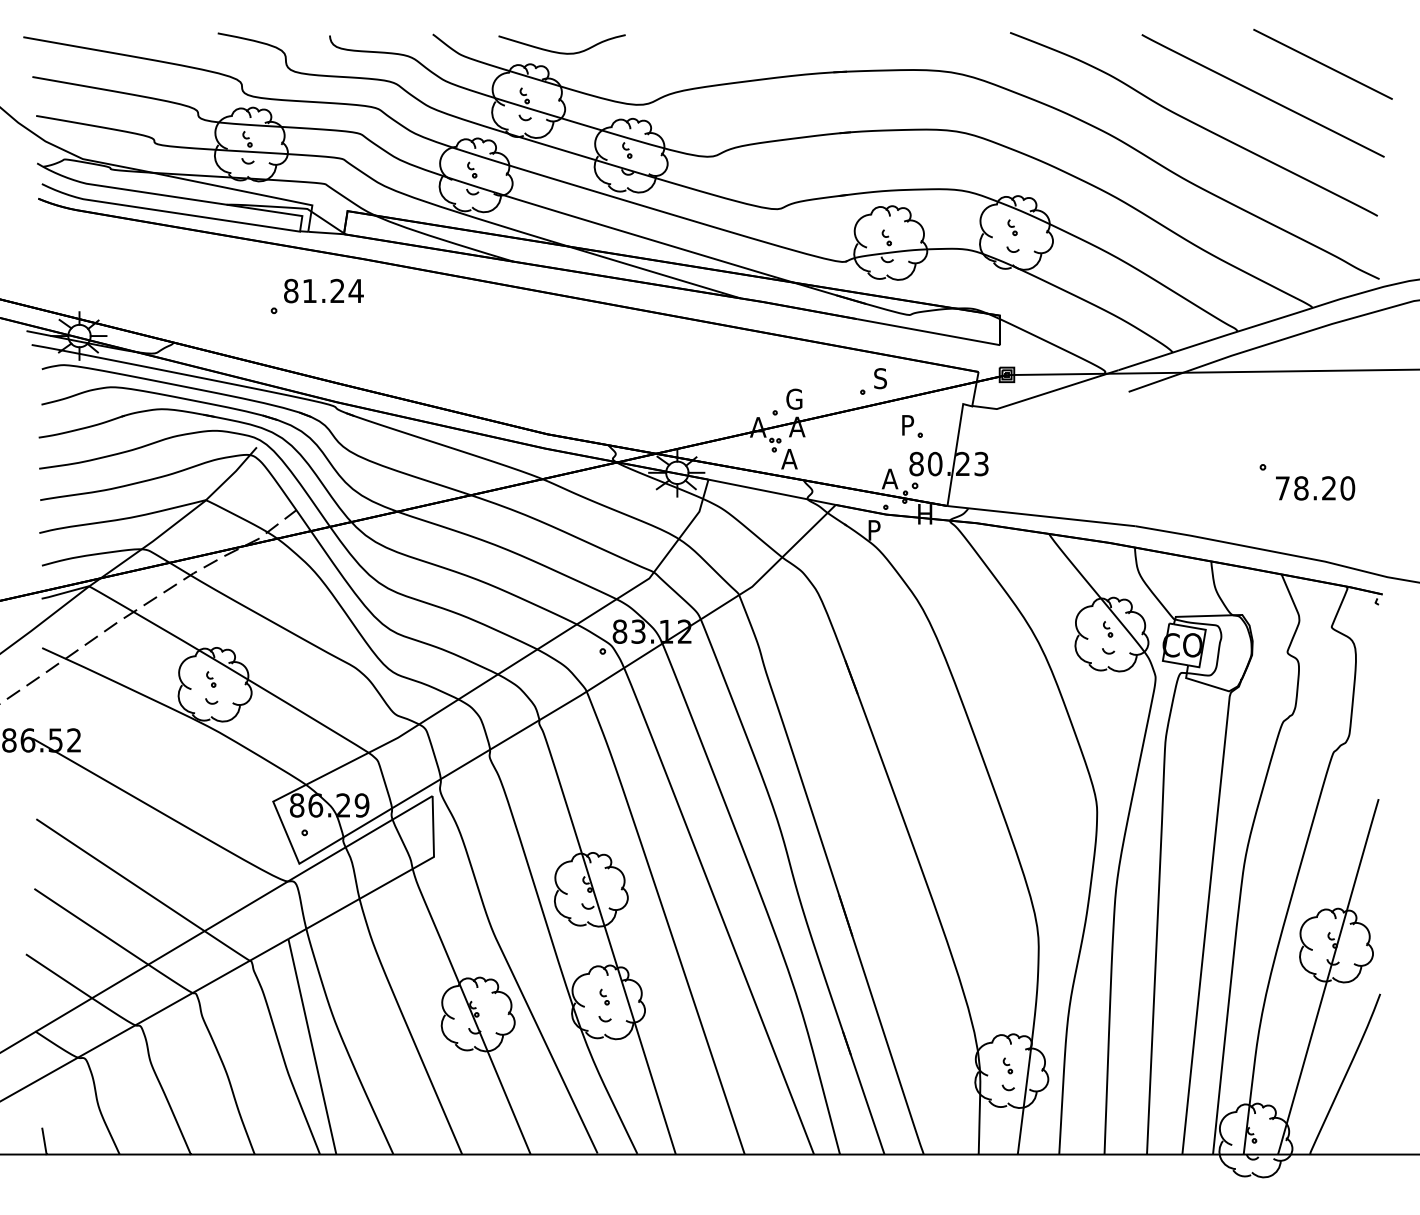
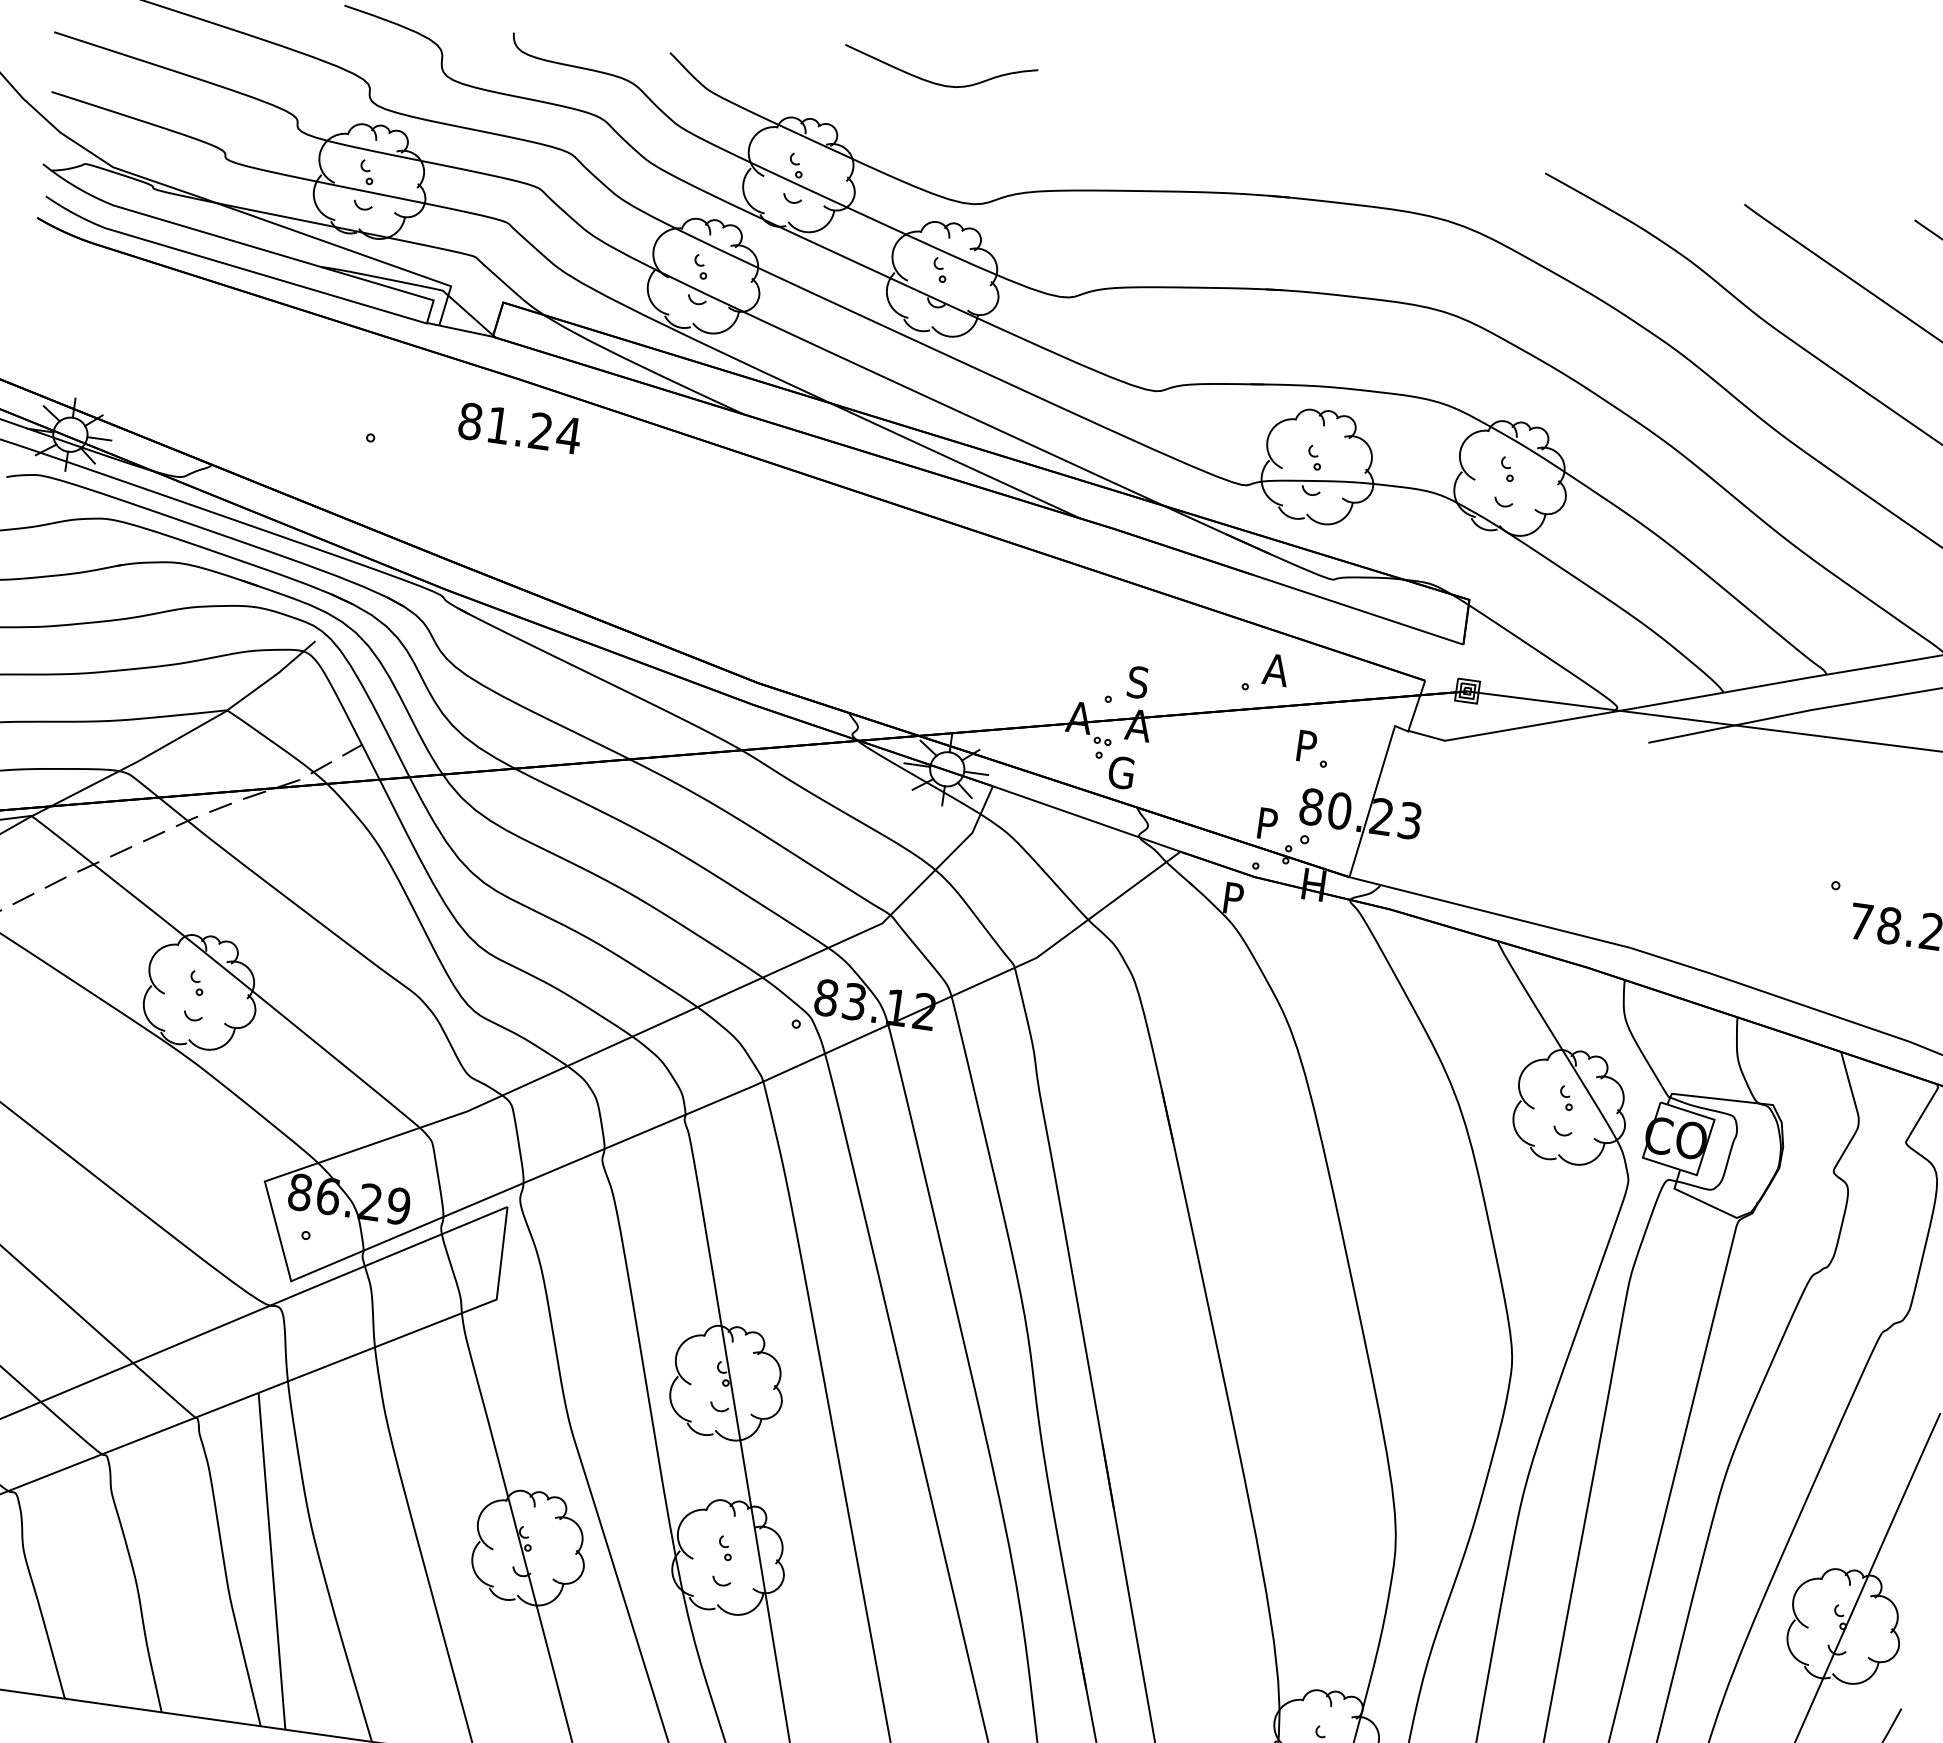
curve: (561, 52) -> (937, 82), moved
text: (323, 290) -> (519, 427), moved
text: (880, 378) -> (1275, 669), S -> A
text: (794, 398) -> (1140, 681), G -> S
text: (789, 458) -> (1120, 771), A -> G
text: (889, 478) -> (1267, 823), A -> P

